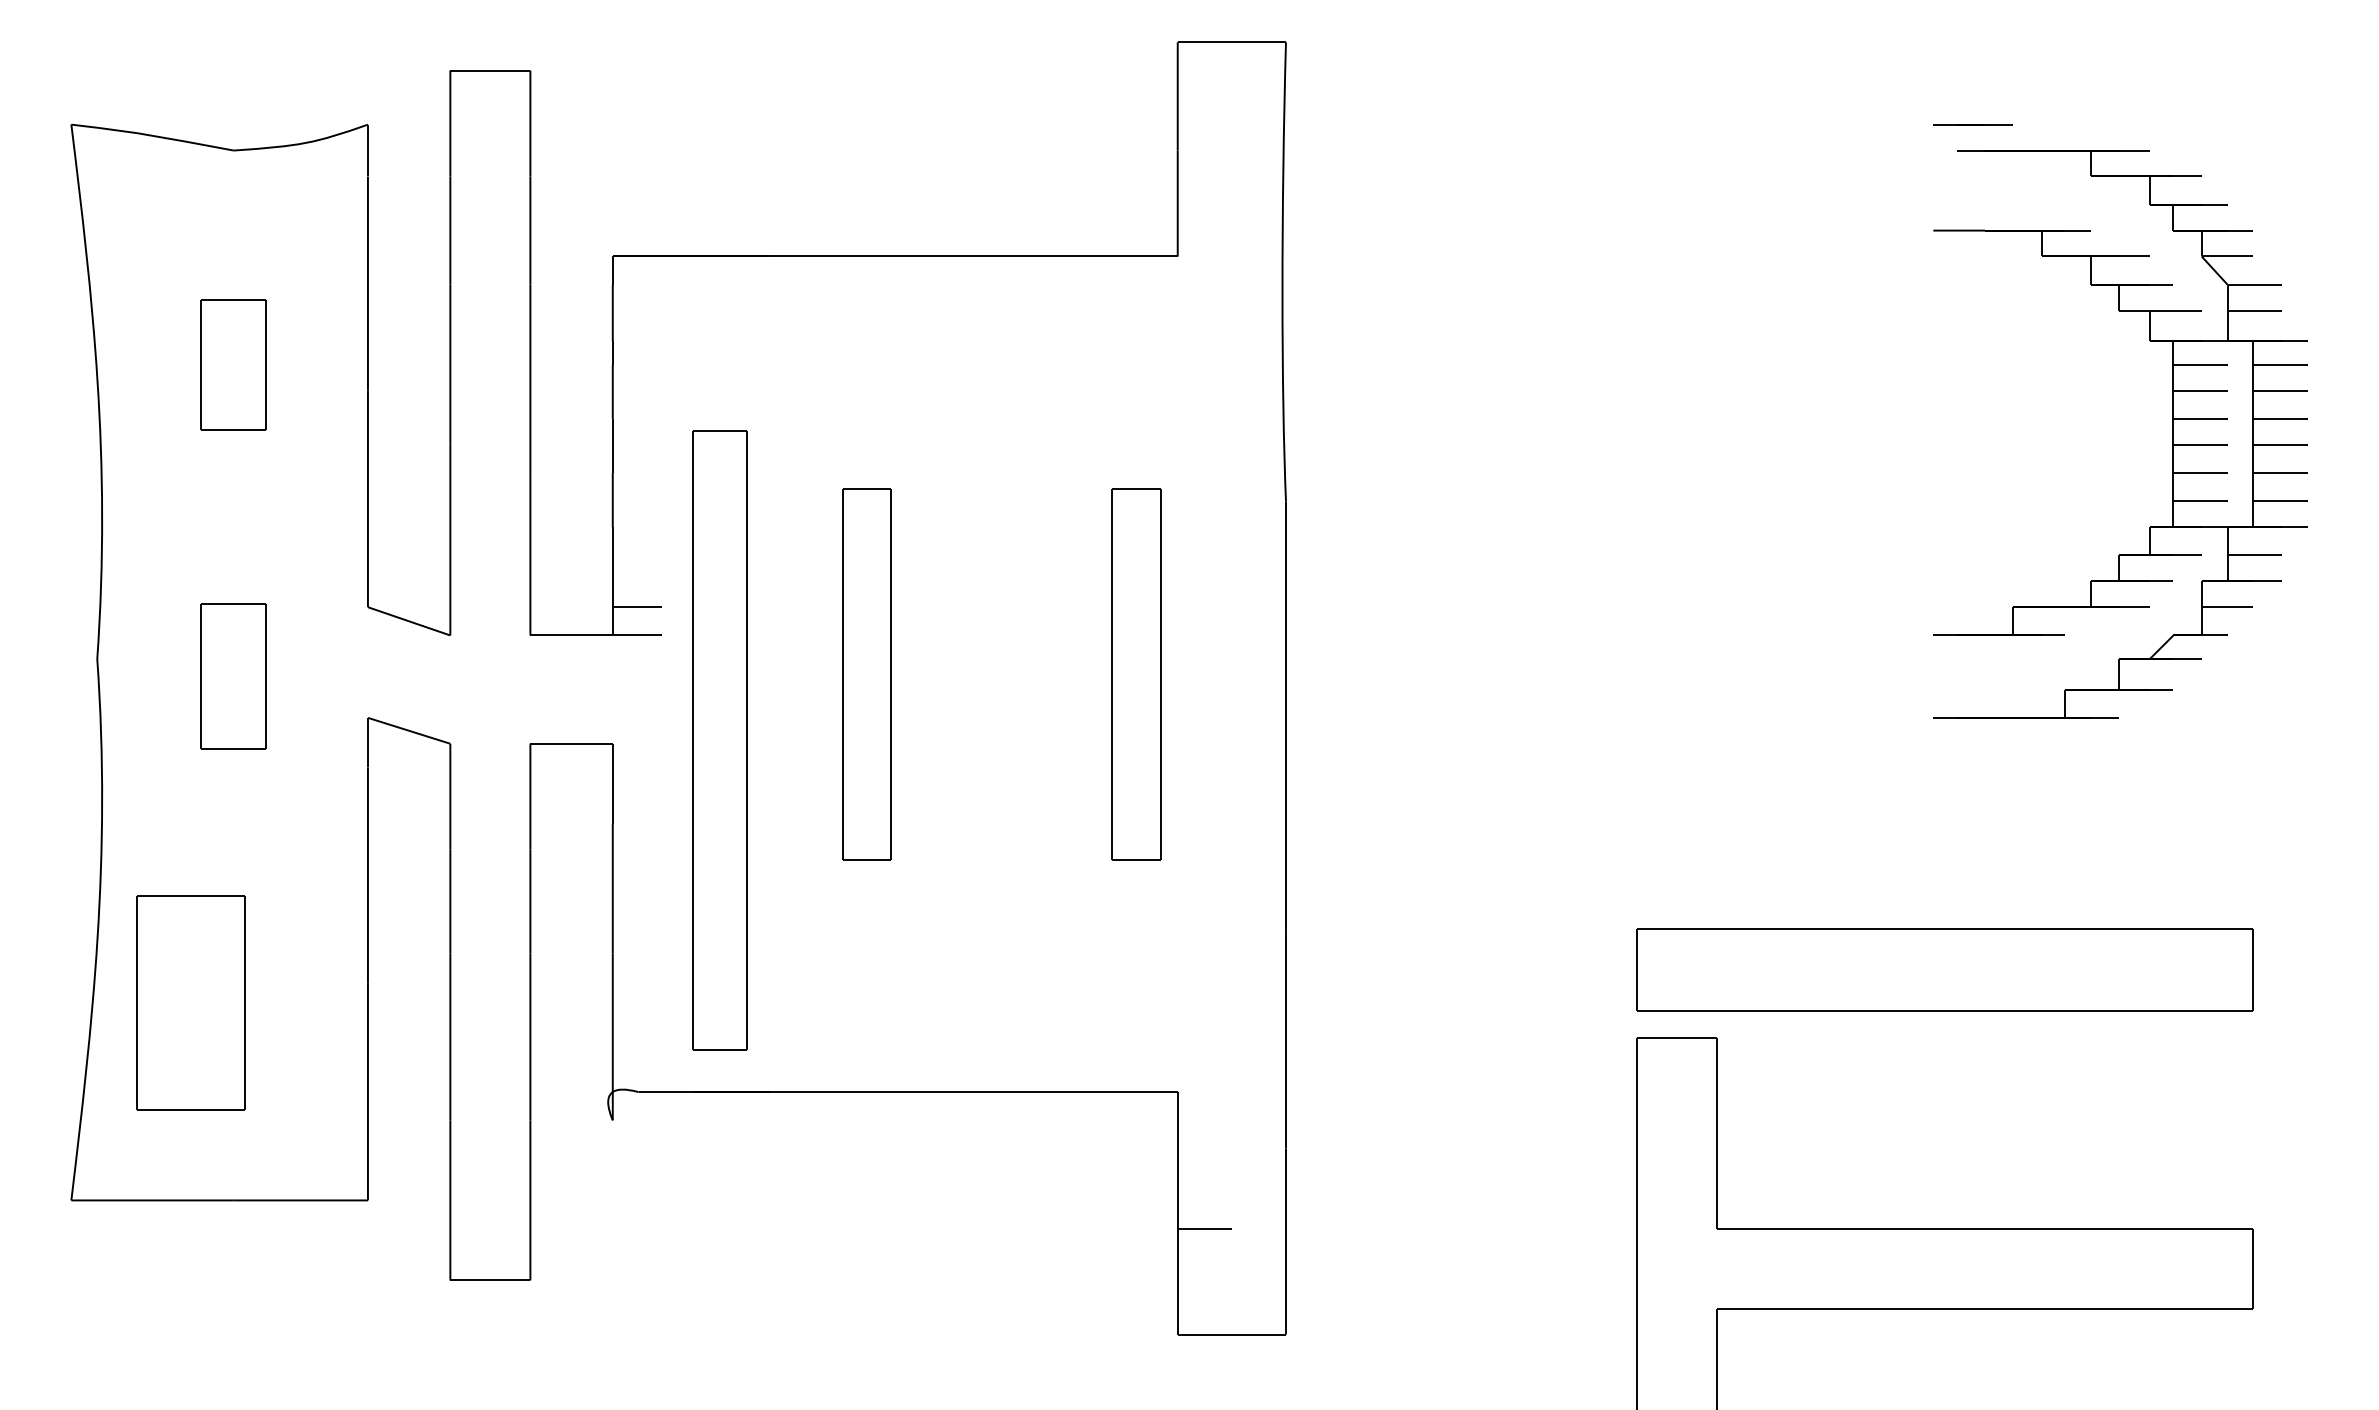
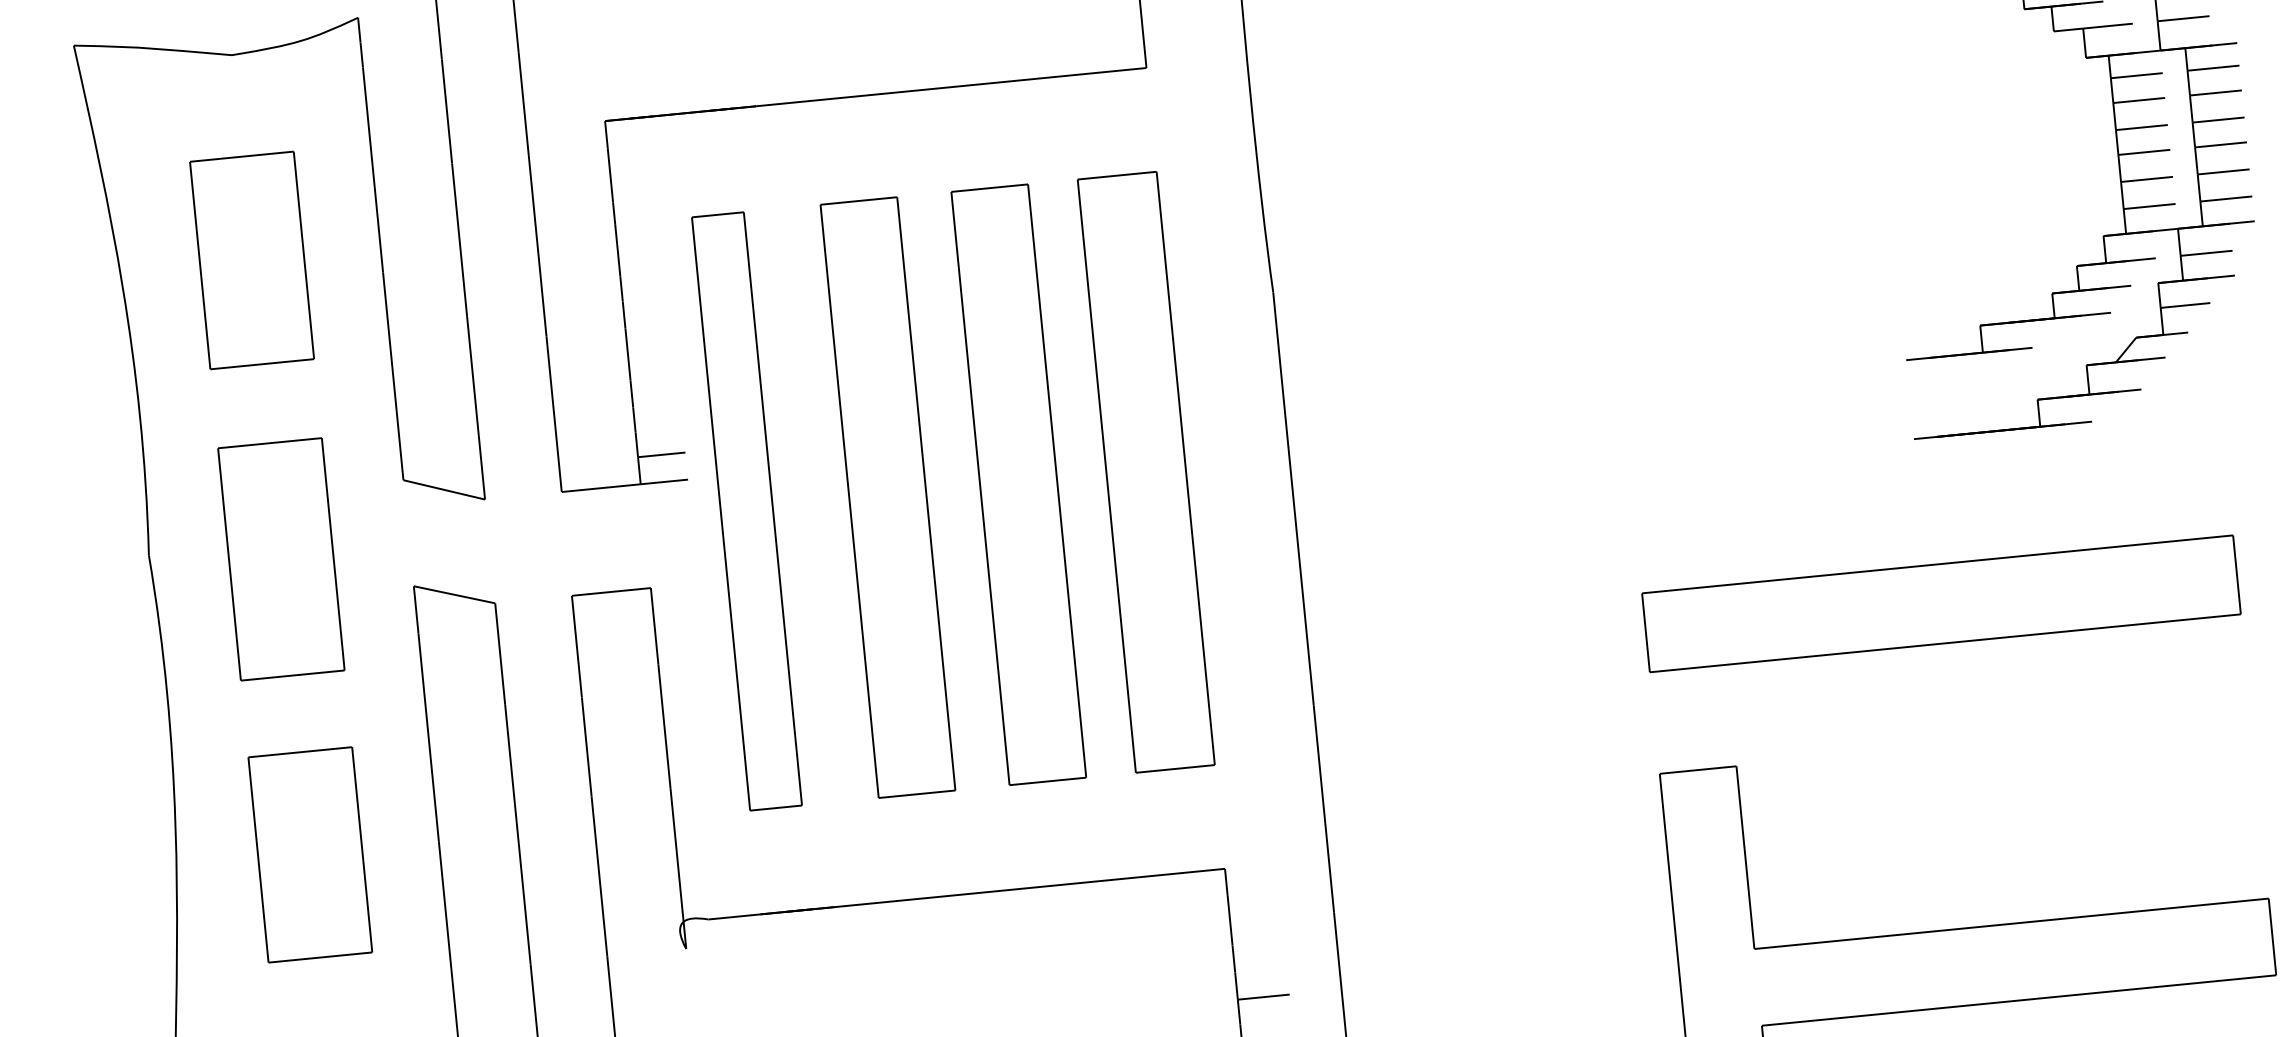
part: (233, 364) -> (251, 260), size x1.67
part: (866, 674) -> (887, 497), size x1.67
part: (1003, 674) -> (1018, 484), added
part: (1136, 674) -> (1146, 472), size x1.67
part: (233, 676) -> (281, 559), size x1.67
part: (719, 740) -> (746, 511), moved
part: (1944, 969) -> (1940, 603), moved
part: (190, 1002) -> (310, 854), moved

